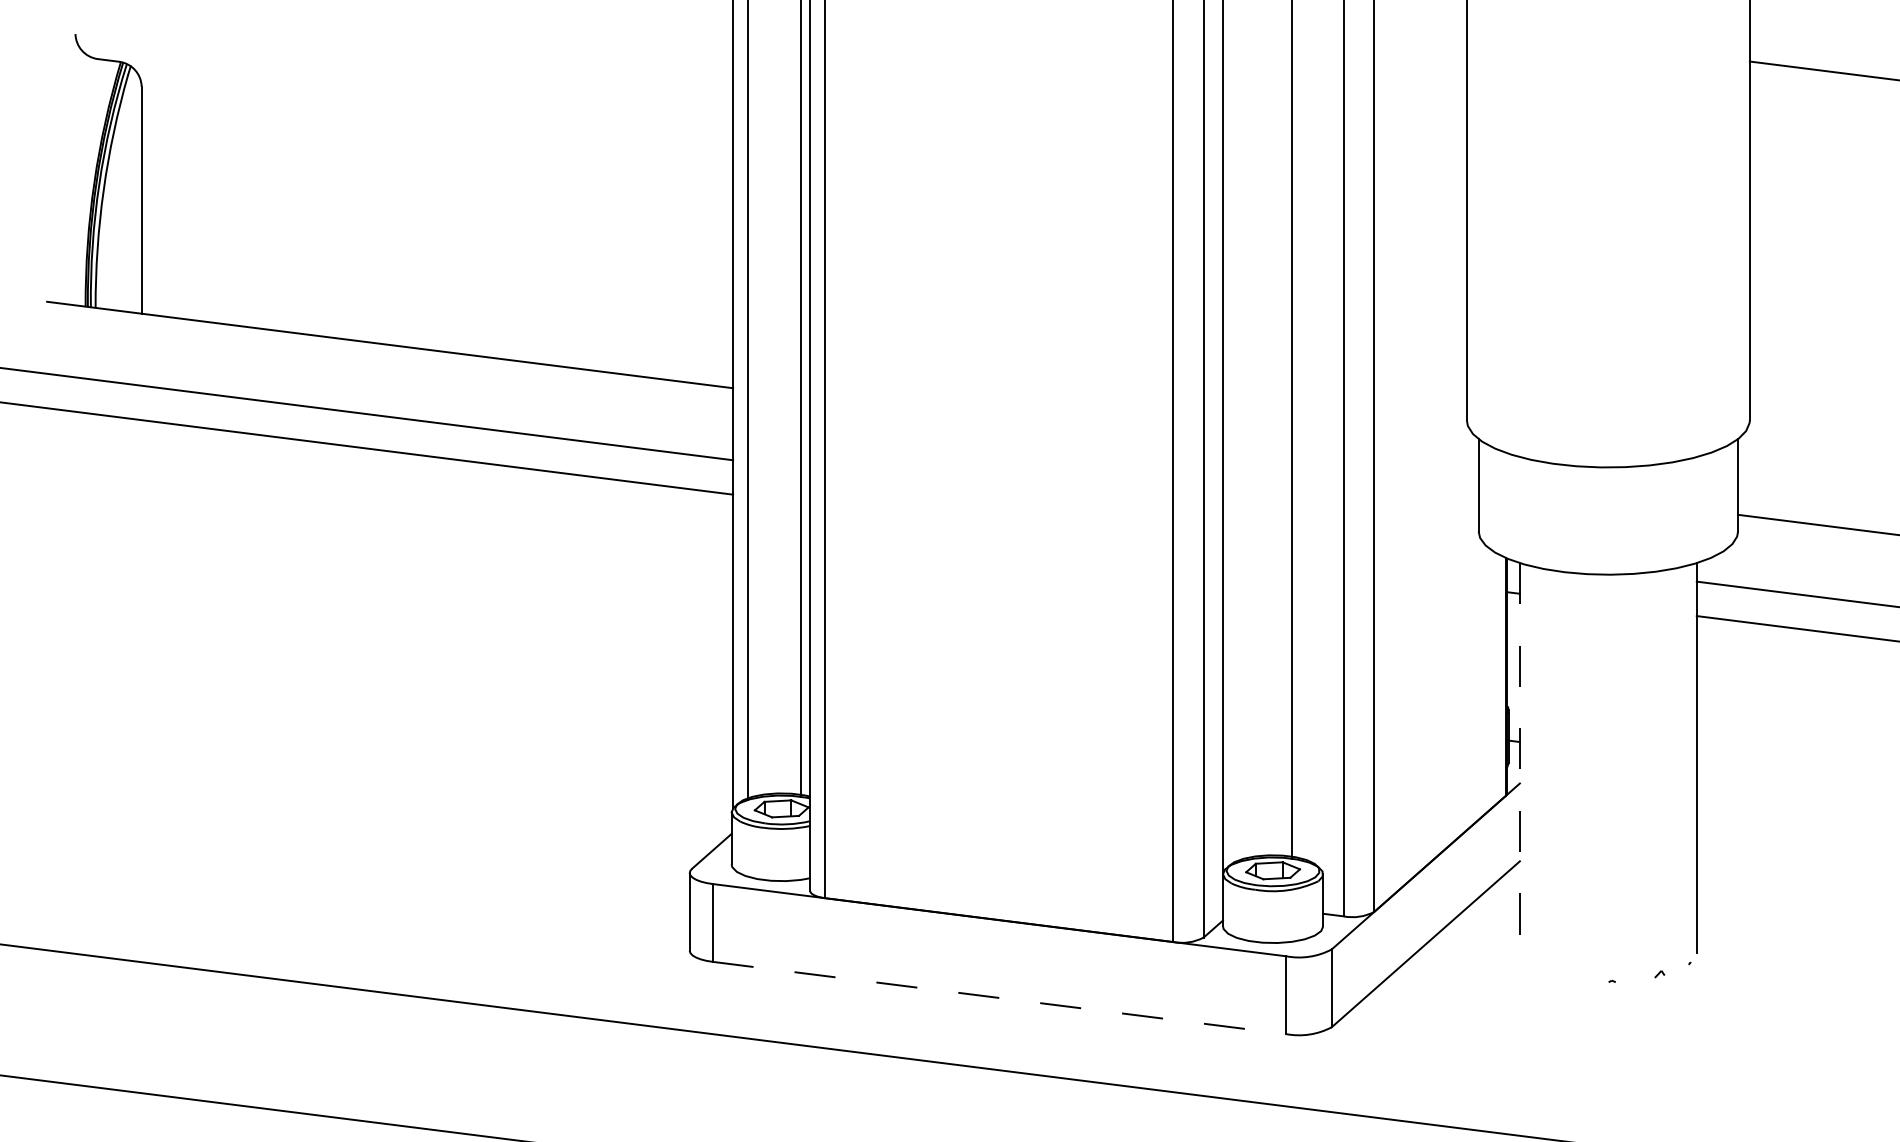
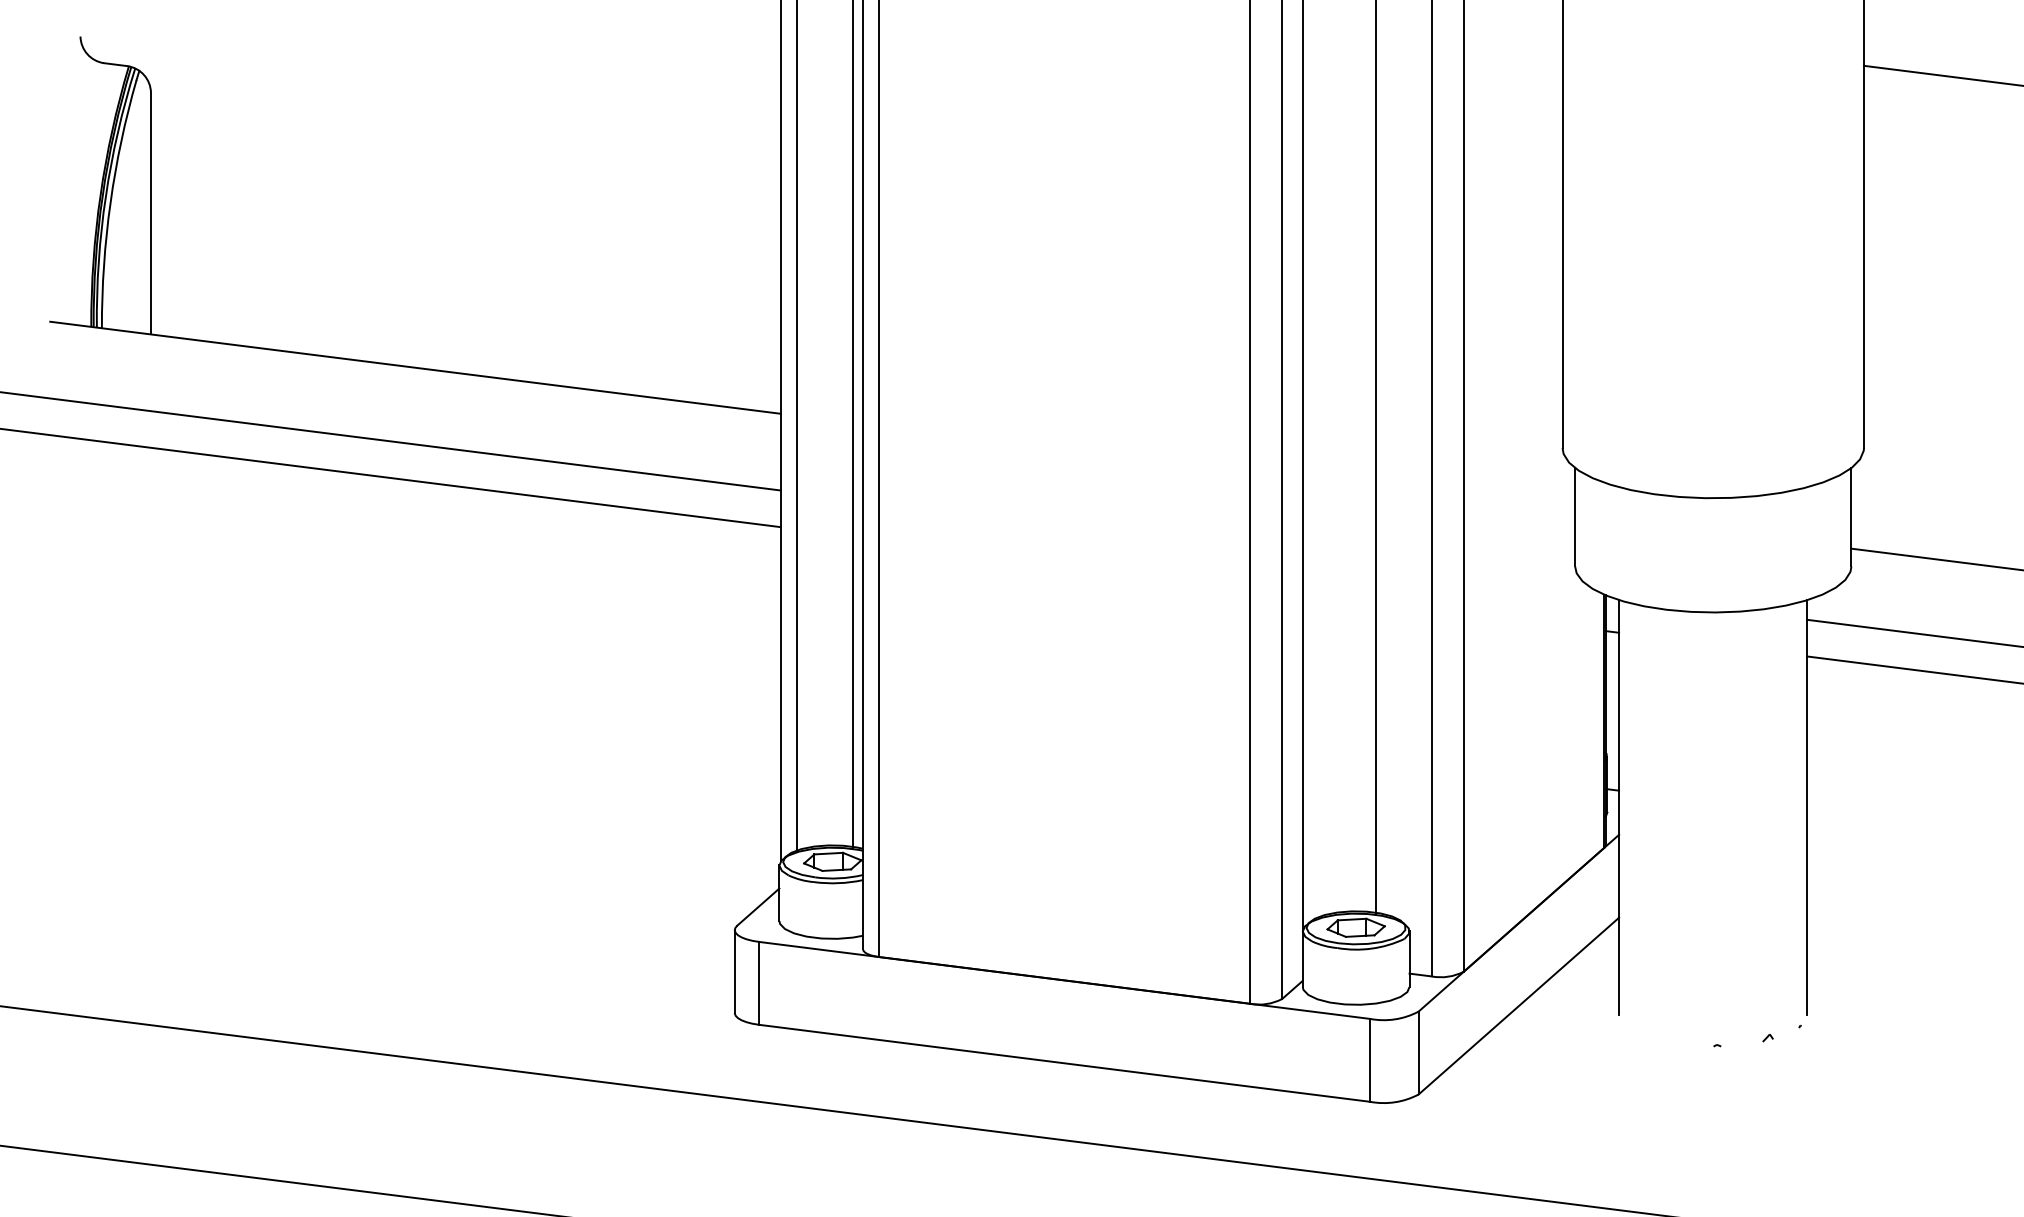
line: (1520, 757) -> (1619, 807), dashed -> solid
line: (999, 998) -> (1064, 1063), dashed -> solid

